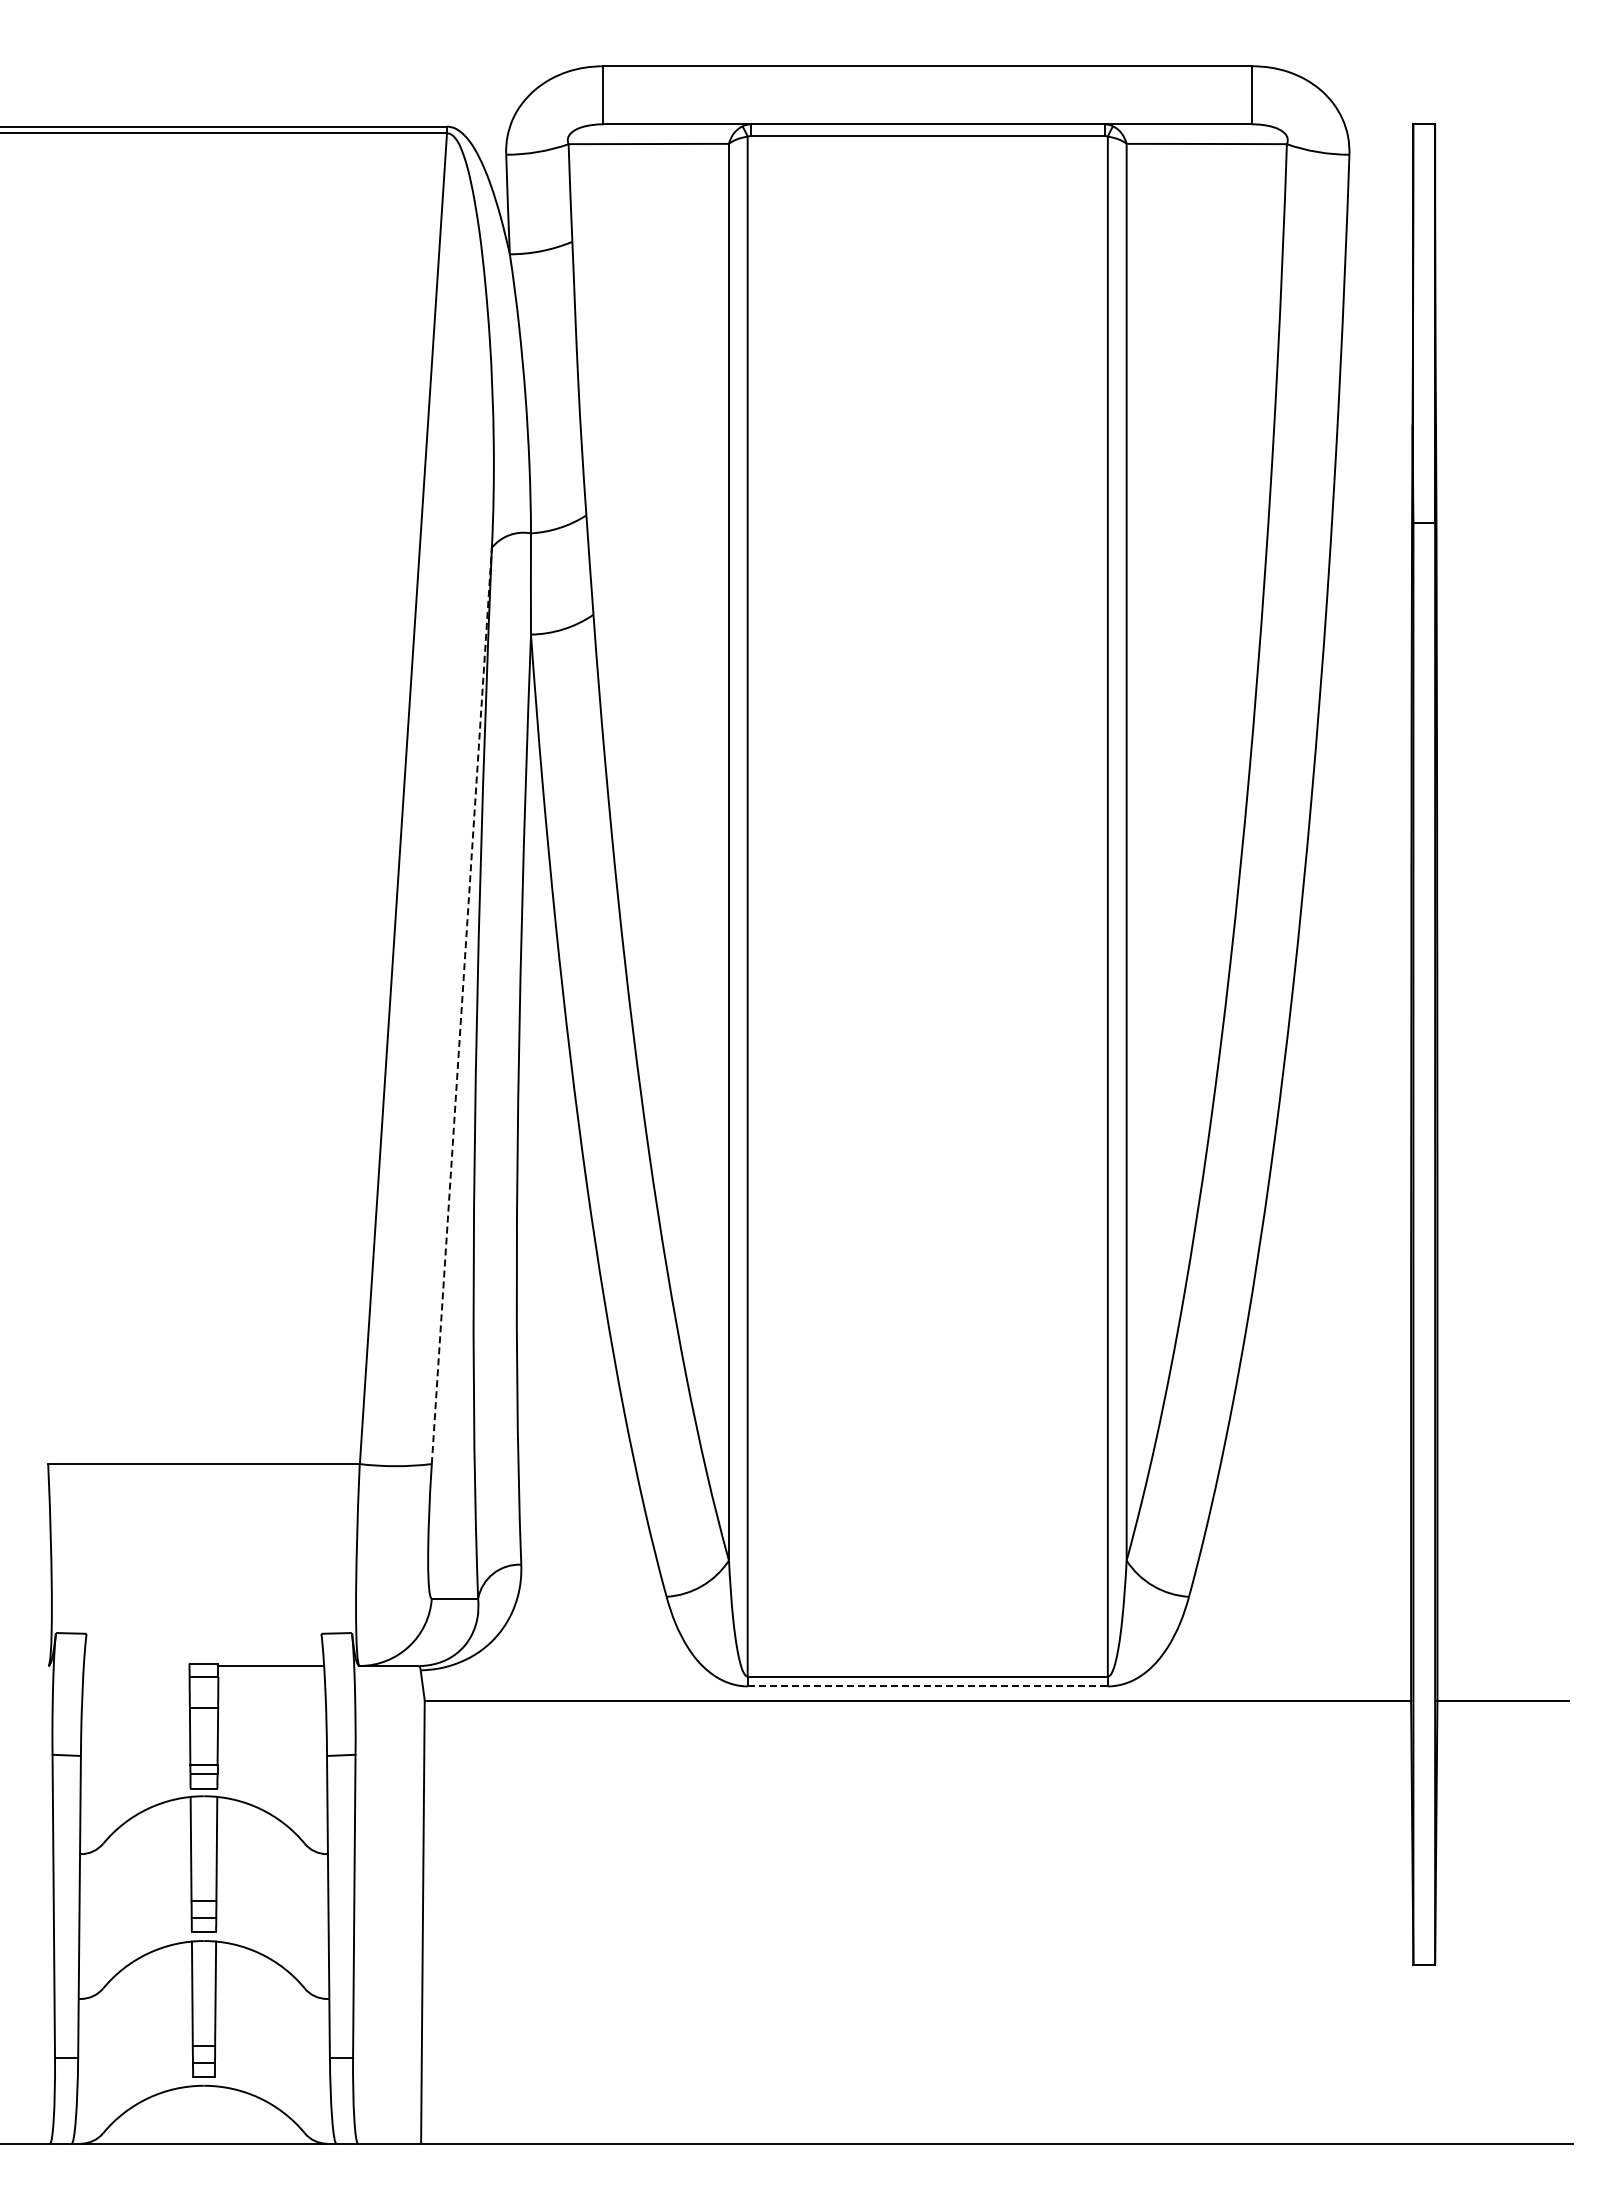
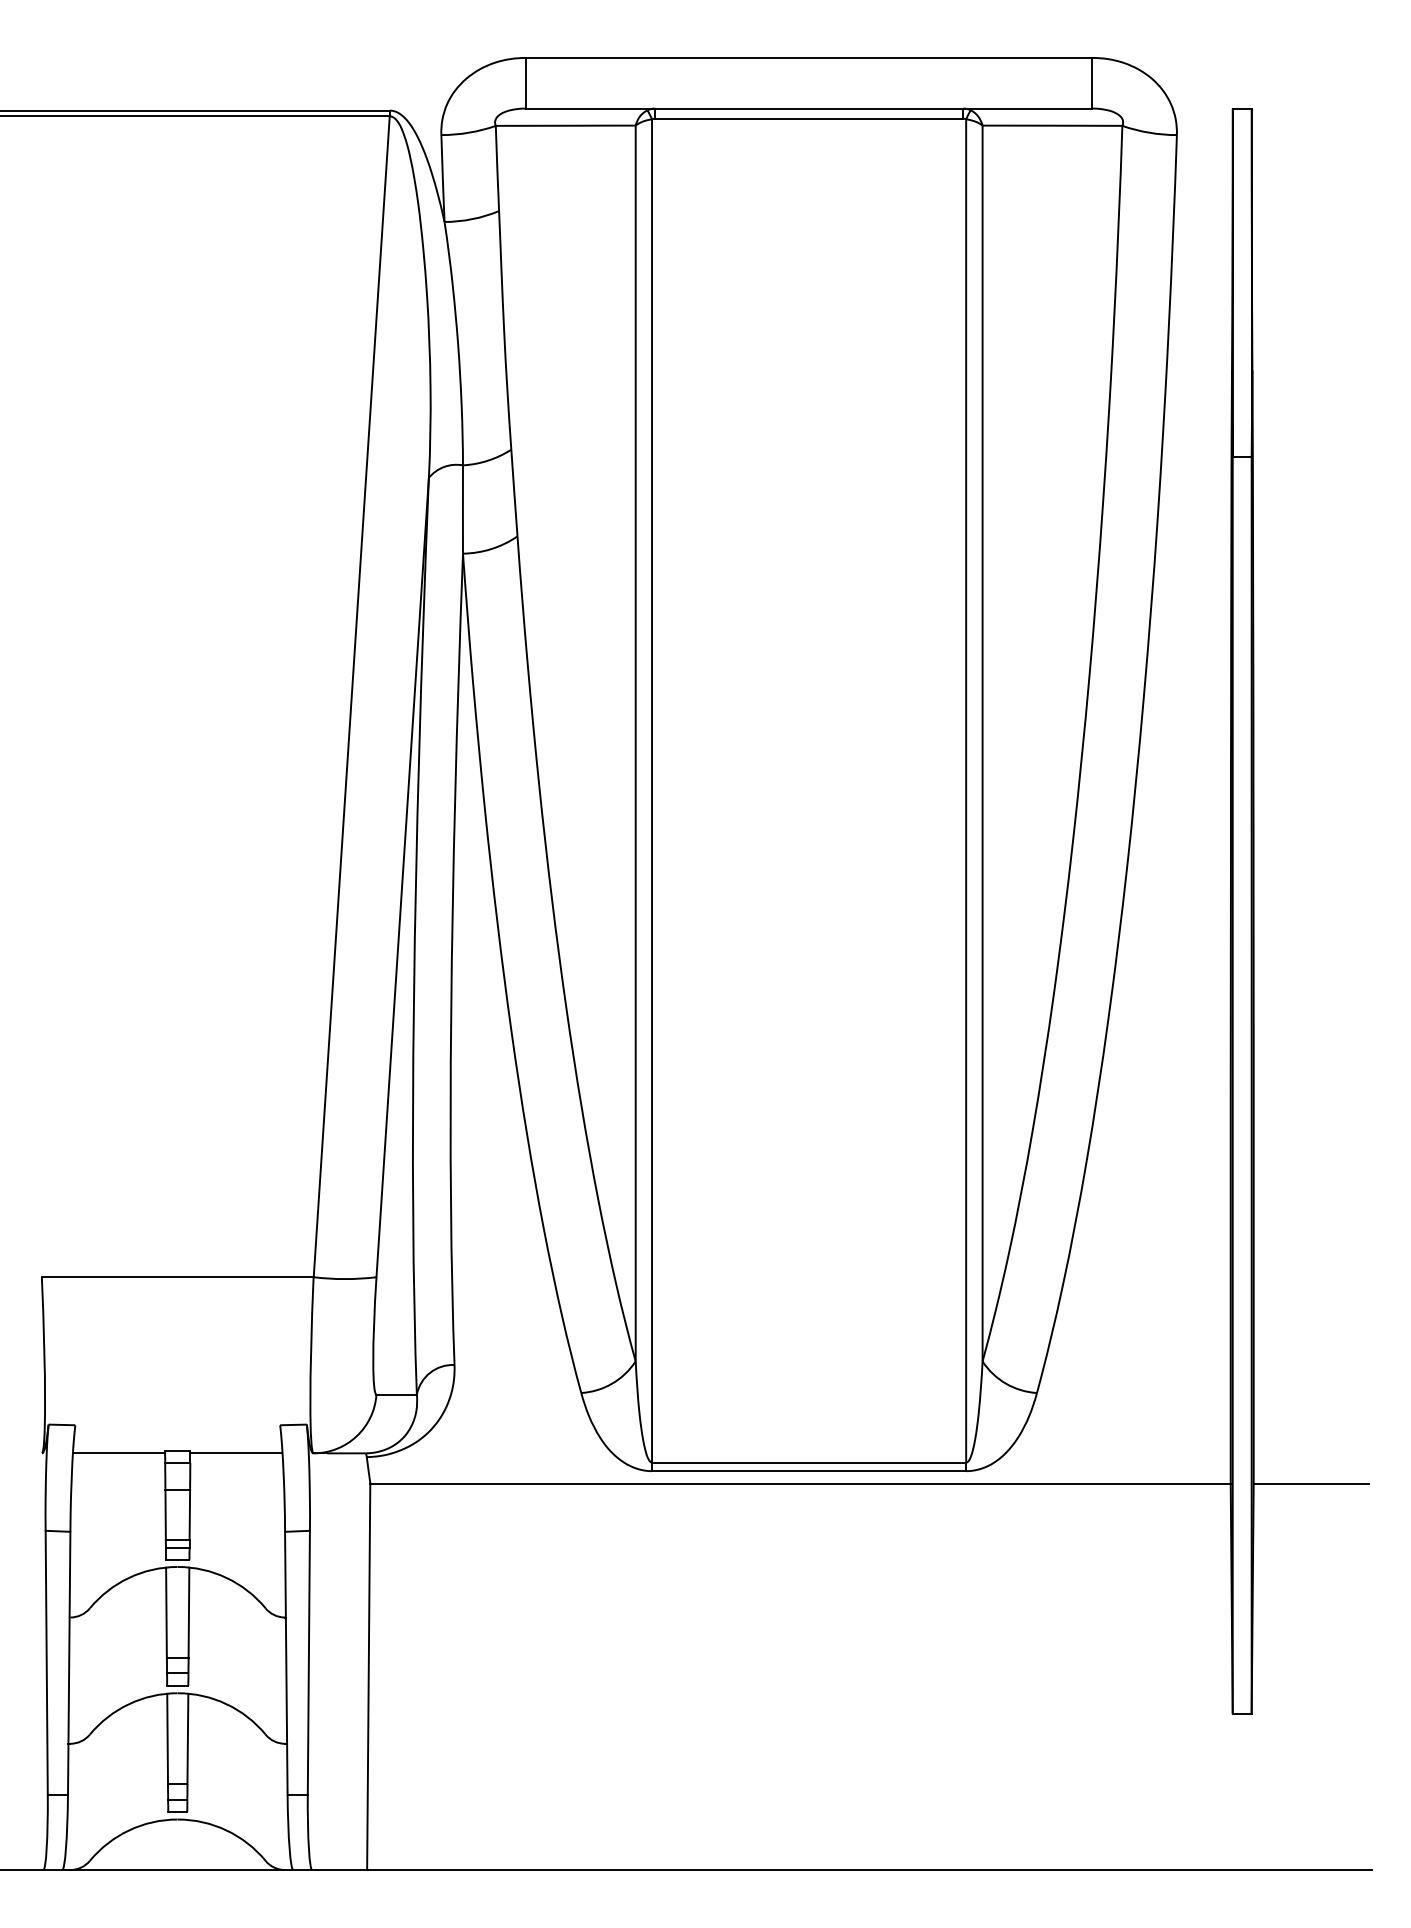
line: (461, 1005) -> (402, 877), dashed -> solid
line: (136, 1666) -> (118, 1453), added
line: (928, 1686) -> (809, 1471), dashed -> solid

